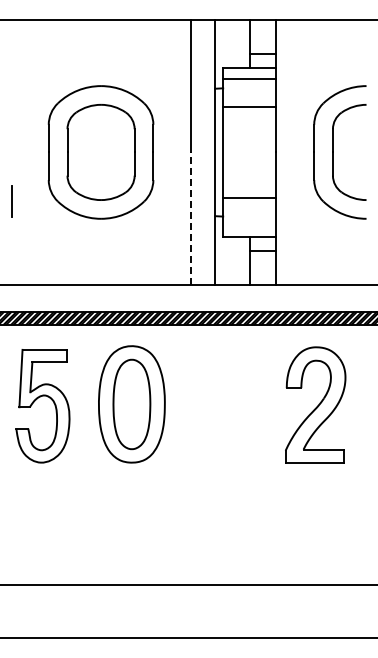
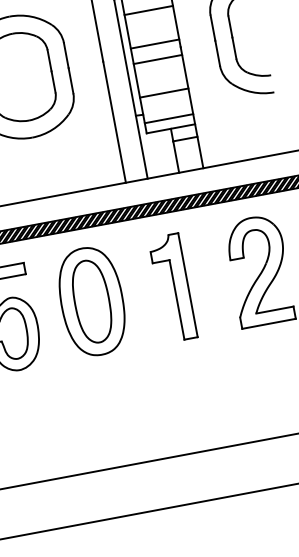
line: (249, 143) -> (154, 43), added
line: (249, 160) -> (157, 59), added
line: (191, 218) -> (114, 121), dashed -> solid
line: (249, 225) -> (168, 118), added
part: (220, 405) -> (173, 287), added

